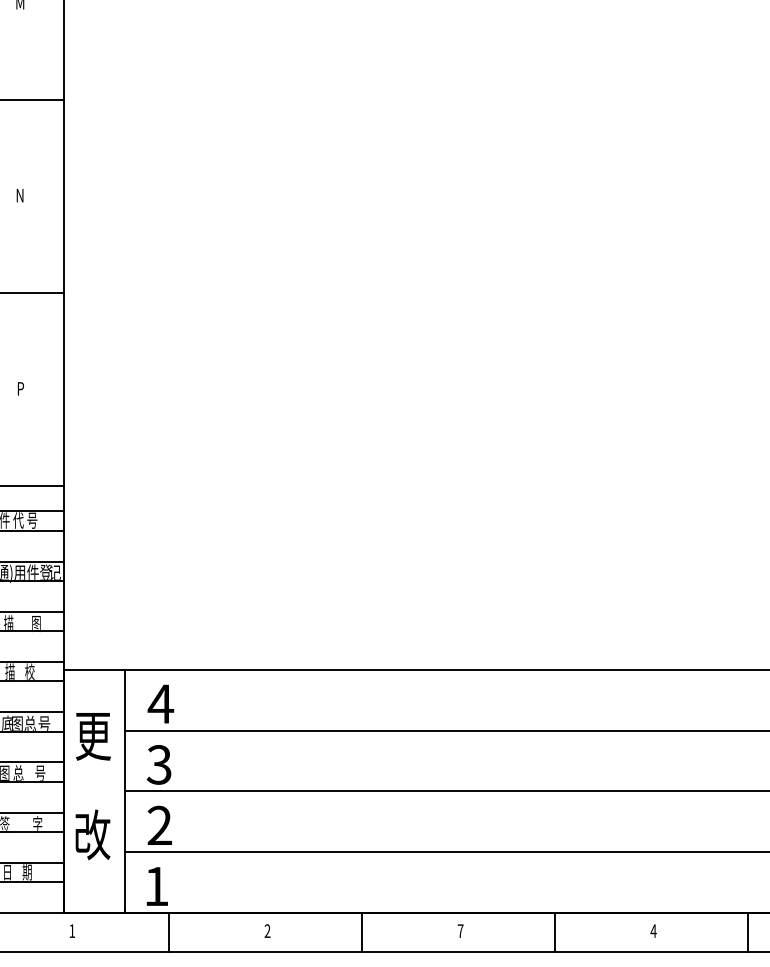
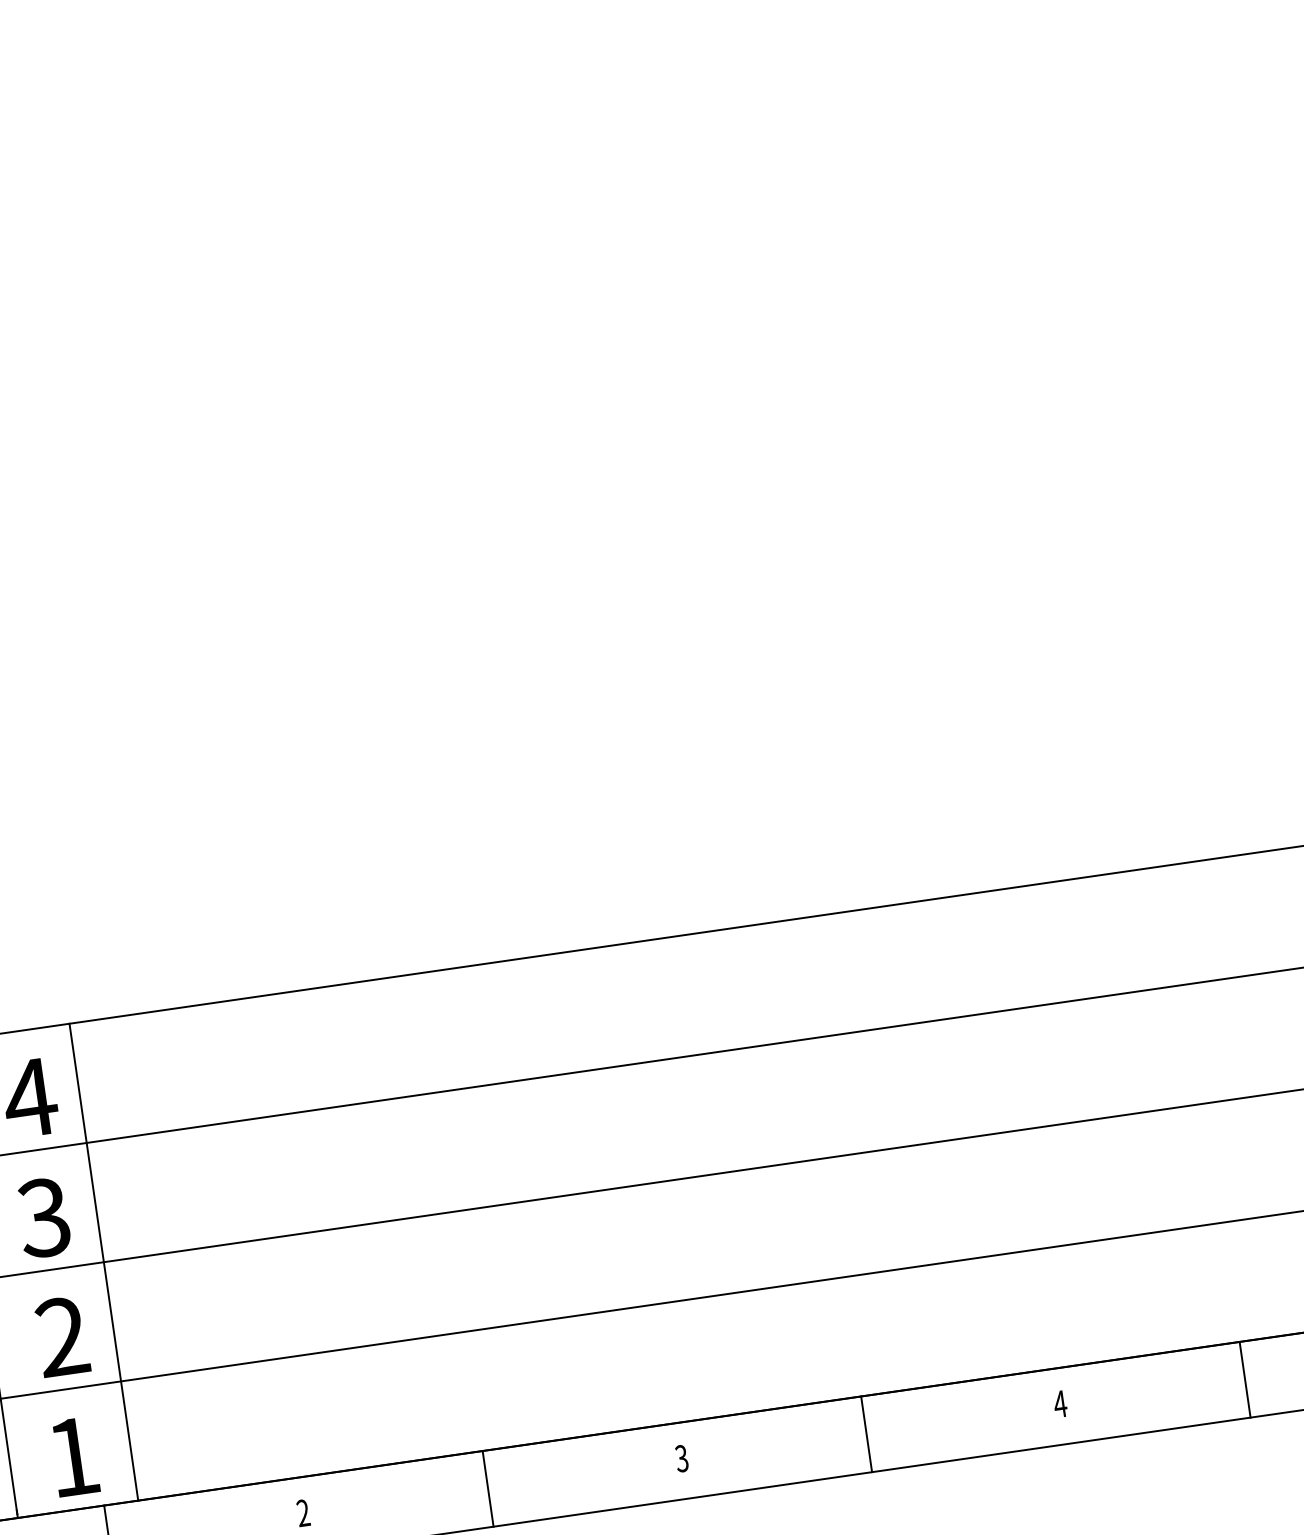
line: (185, 790) -> (102, 1260), added
text: (460, 931) -> (681, 1459), 7 -> 3

